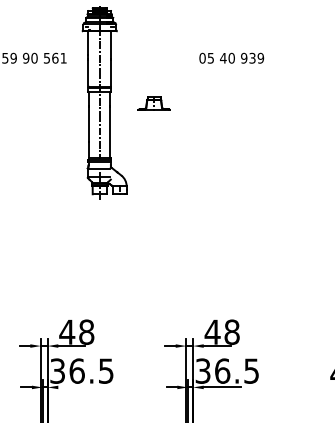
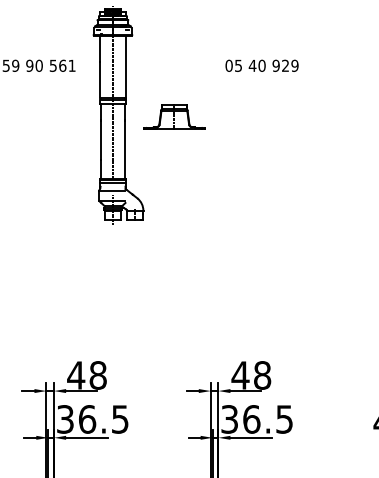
text: (252, 57) -> (285, 65), 939 -> 929
part: (154, 103) -> (174, 116), size x1.67
line: (76, 387) -> (86, 437), added

